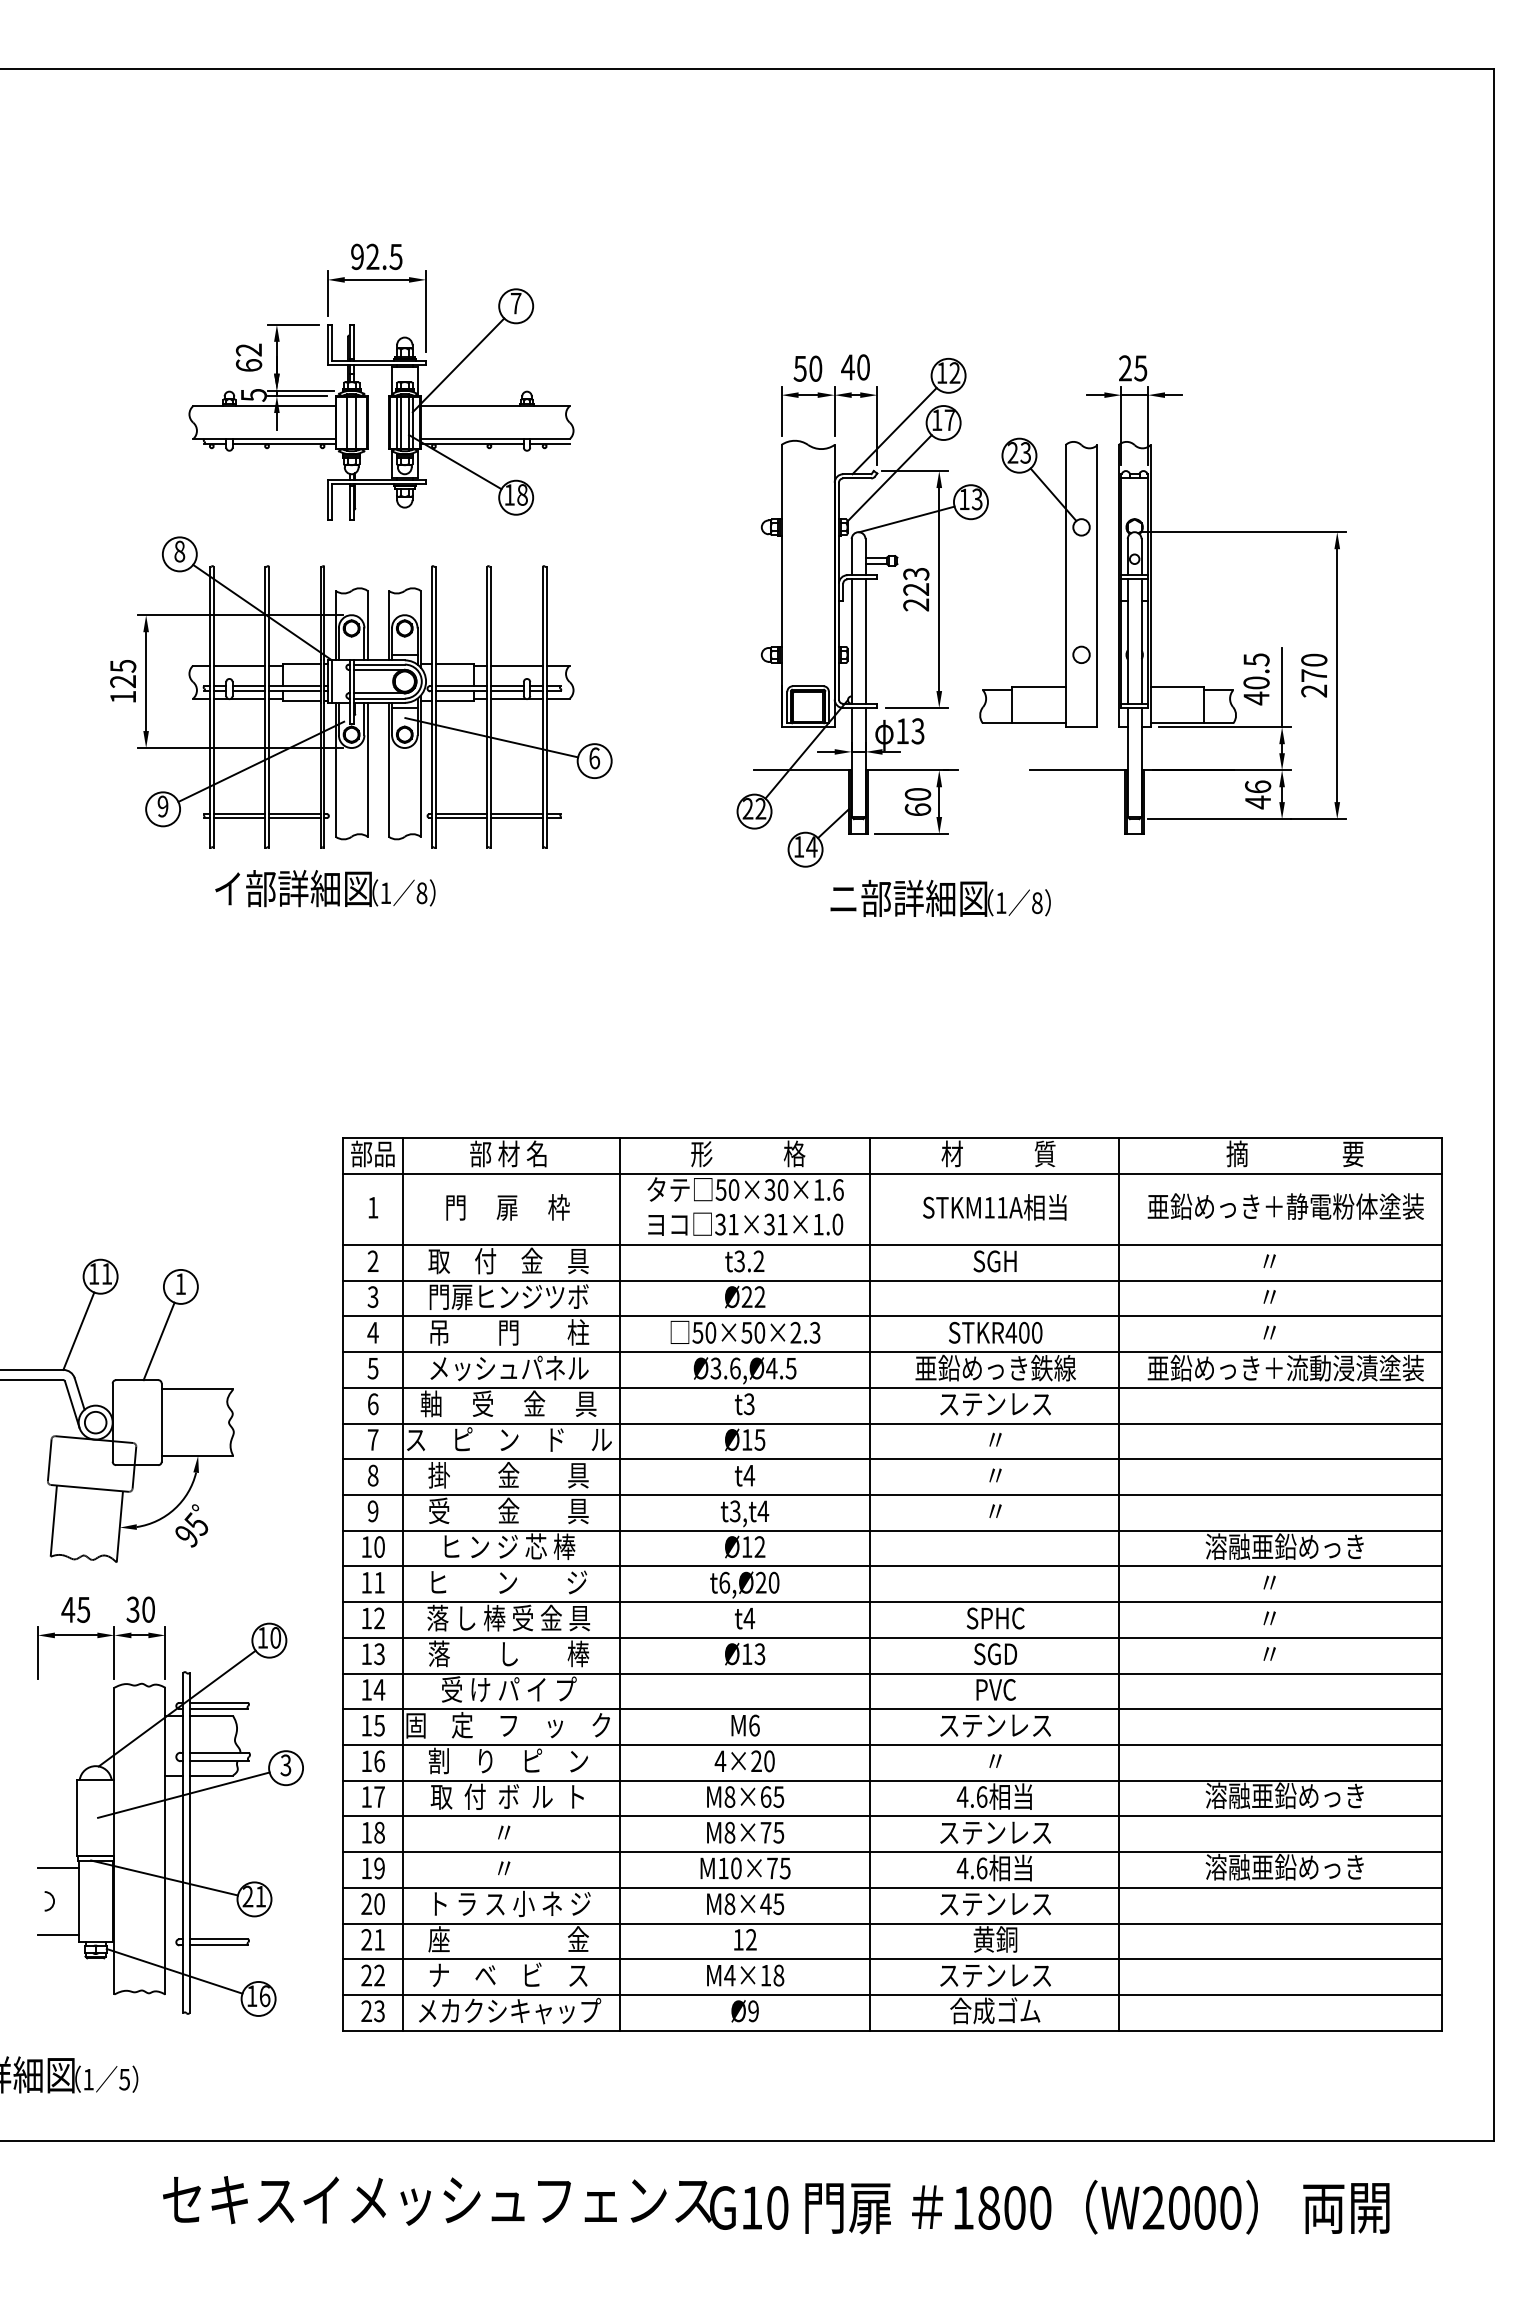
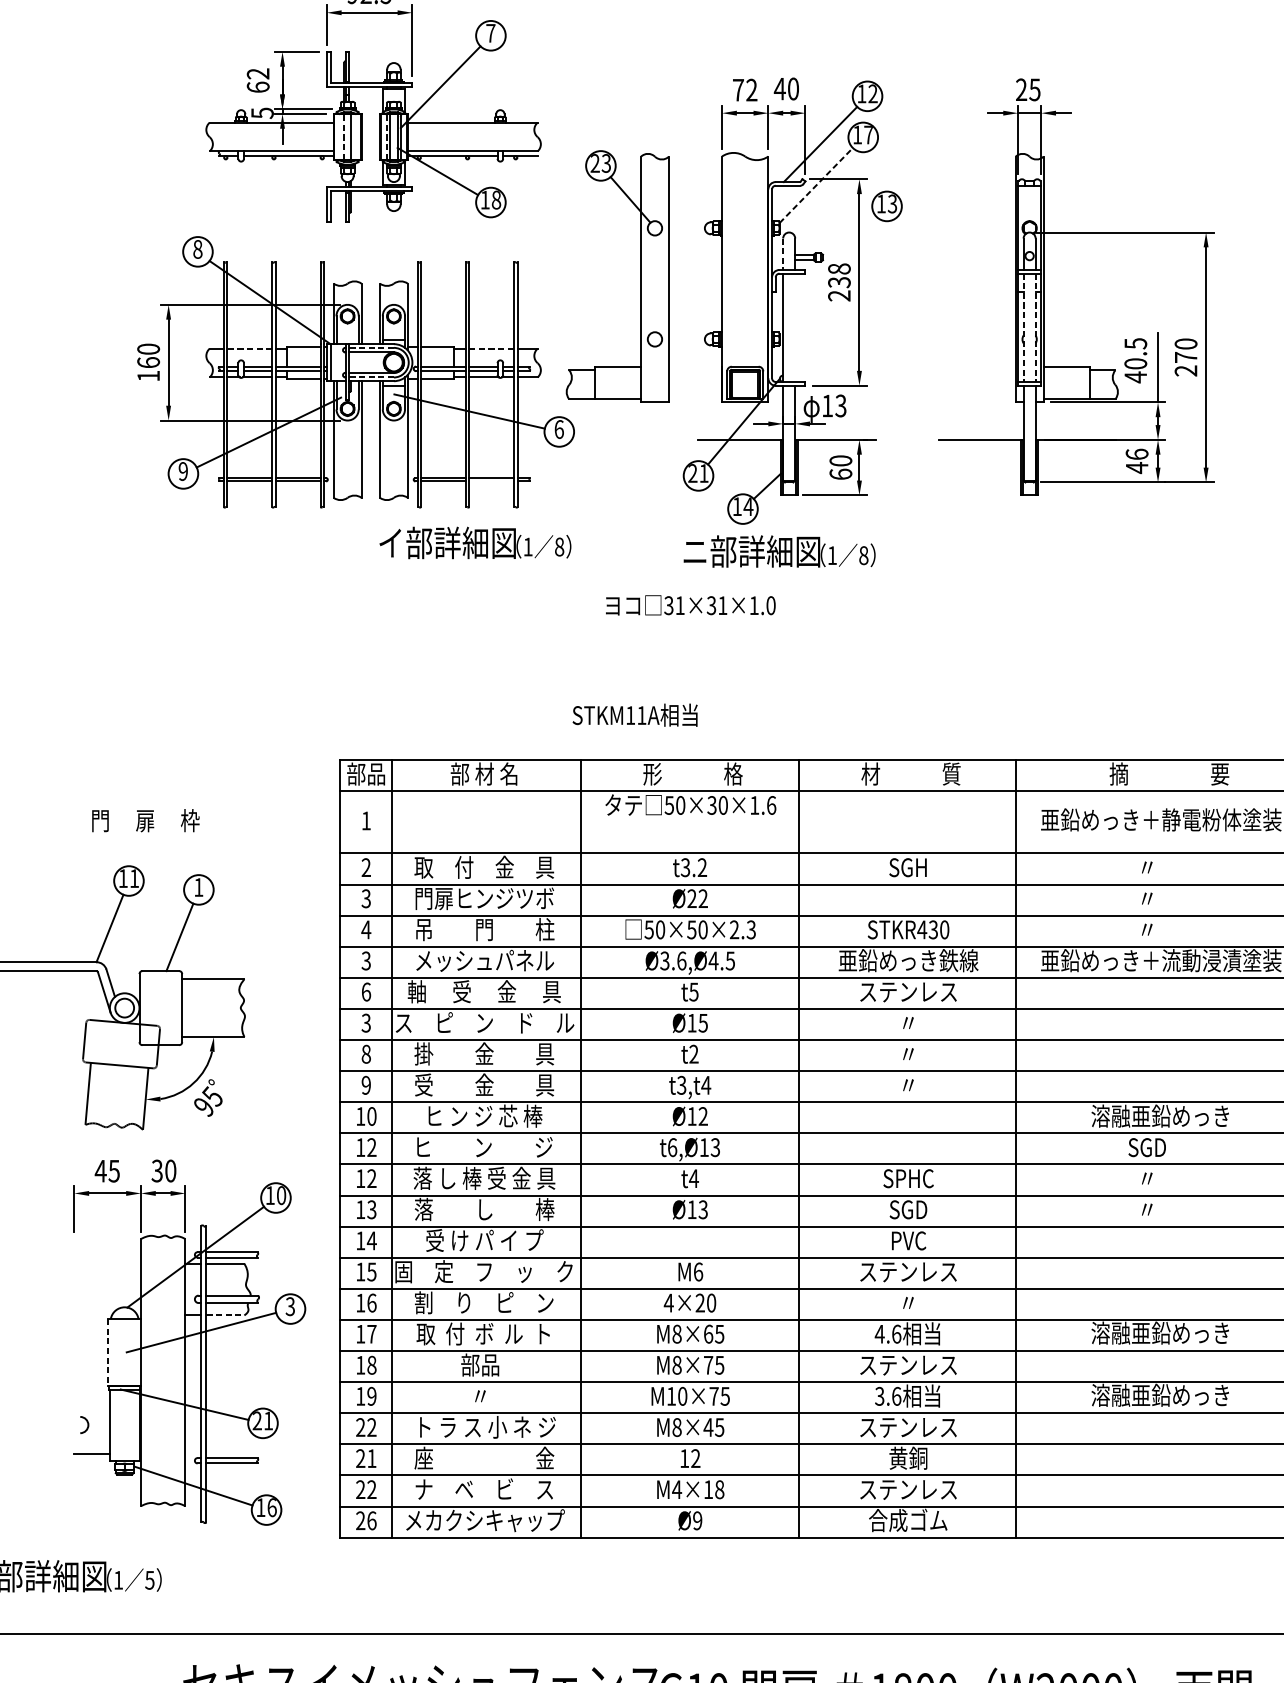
text: (807, 368) -> (744, 89), 50 -> 72
line: (347, 422) -> (344, 136), solid -> dashed
line: (396, 422) -> (386, 136), solid -> dashed
line: (890, 477) -> (816, 184), solid -> dashed
line: (906, 519) -> (830, 221), removed
line: (851, 557) -> (782, 254), solid -> dashed
text: (916, 581) -> (839, 275), 223 -> 238
part: (1065, 582) -> (641, 276), moved
line: (865, 641) -> (795, 327), removed
line: (1127, 642) -> (1023, 328), solid -> dashed
line: (1141, 642) -> (1035, 328), solid -> dashed
line: (379, 664) -> (371, 347), solid -> dashed
line: (239, 665) -> (249, 348), solid -> dashed
line: (517, 665) -> (492, 348), solid -> dashed
text: (123, 673) -> (148, 355), 125 -> 160
line: (379, 698) -> (371, 377), solid -> dashed
text: (760, 808) -> (703, 473), 22 -> 21
line: (516, 817) -> (491, 481), removed
text: (325, 888) -> (475, 542), moved
text: (940, 897) -> (779, 550), moved
text: (507, 1207) -> (145, 820), moved
text: (994, 1207) -> (634, 715), moved
text: (745, 1223) -> (690, 604), moved
text: (1023, 1332) -> (932, 929), STKR400 -> STKR430
text: (373, 1367) -> (366, 960), 5 -> 3
text: (749, 1403) -> (694, 991), t3 -> t5
text: (372, 1439) -> (365, 1022), 7 -> 3
text: (749, 1475) -> (694, 1054), t4 -> t2
text: (379, 1582) -> (371, 1147), 11 -> 12
text: (767, 1582) -> (709, 1147), t6,Ø20 -> t6,Ø13
text: (1269, 1582) -> (1147, 1147), 〃 -> SGD
line: (211, 1775) -> (225, 1315), solid -> dashed
line: (77, 1818) -> (108, 1352), solid -> dashed
text: (503, 1832) -> (479, 1365), 〃 -> 部品
line: (57, 1868) -> (91, 1396), removed
text: (962, 1868) -> (879, 1396), 4.6 -> 3.6
text: (379, 1904) -> (371, 1427), 20 -> 22
text: (379, 2011) -> (371, 1521), 23 -> 26

